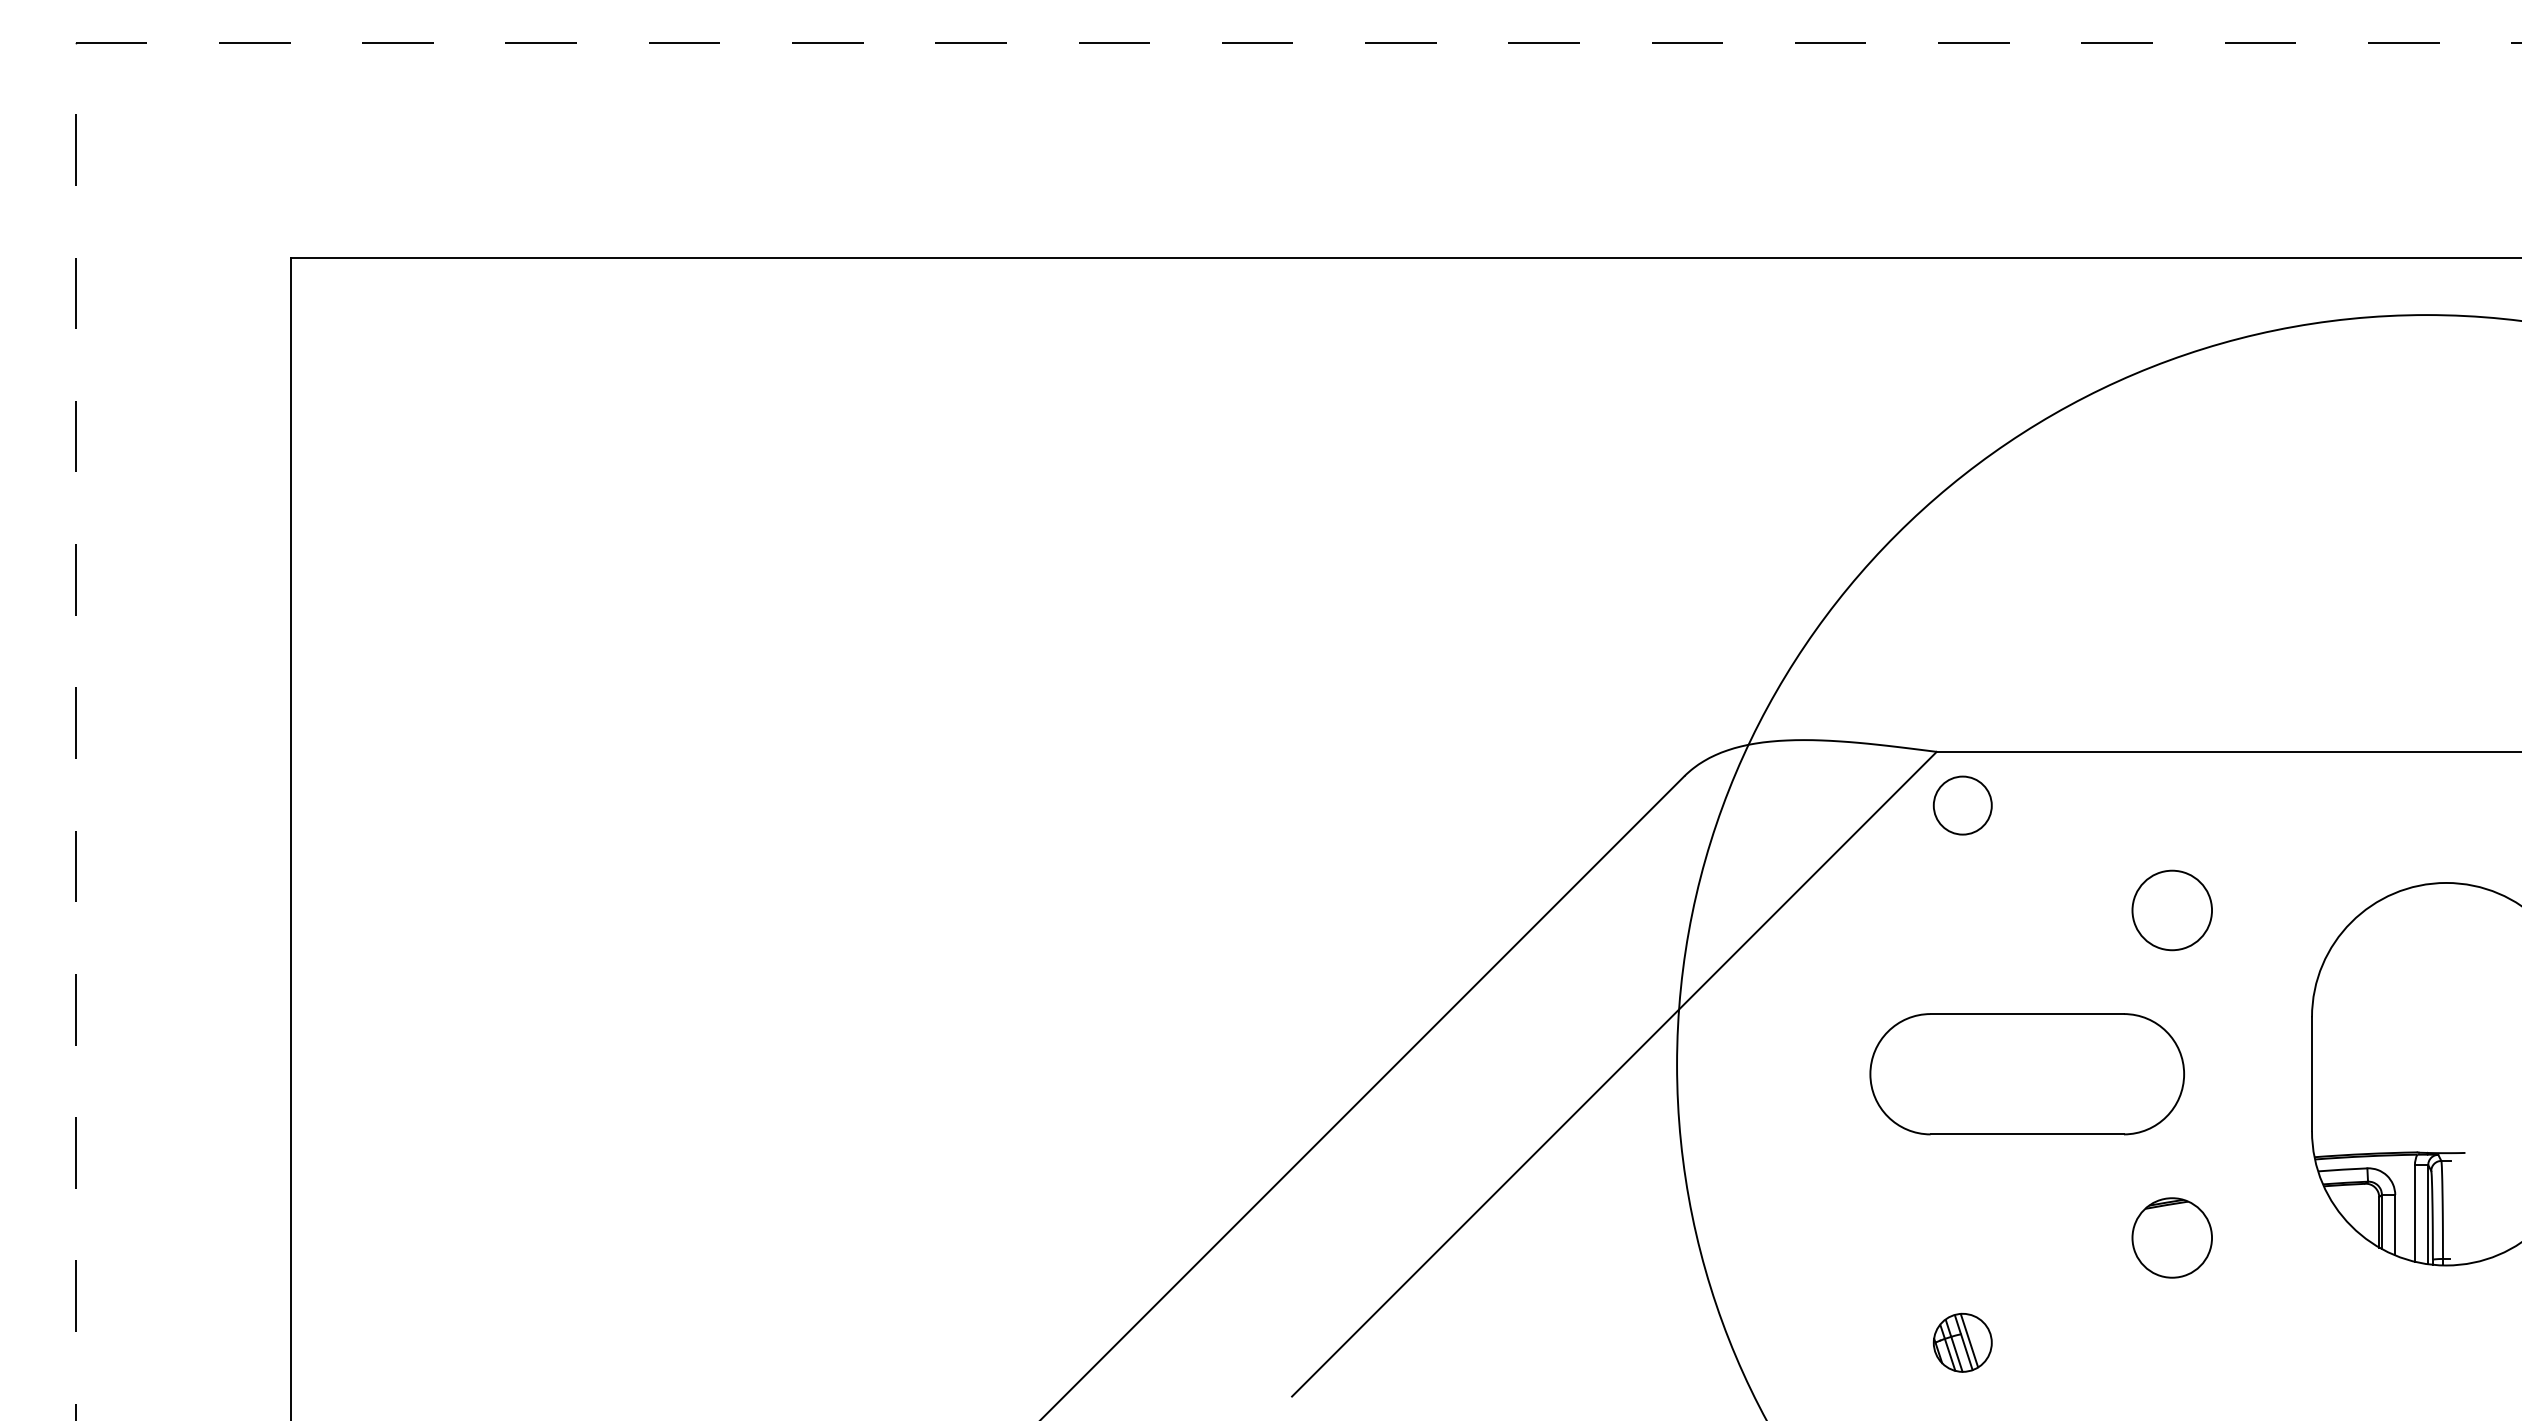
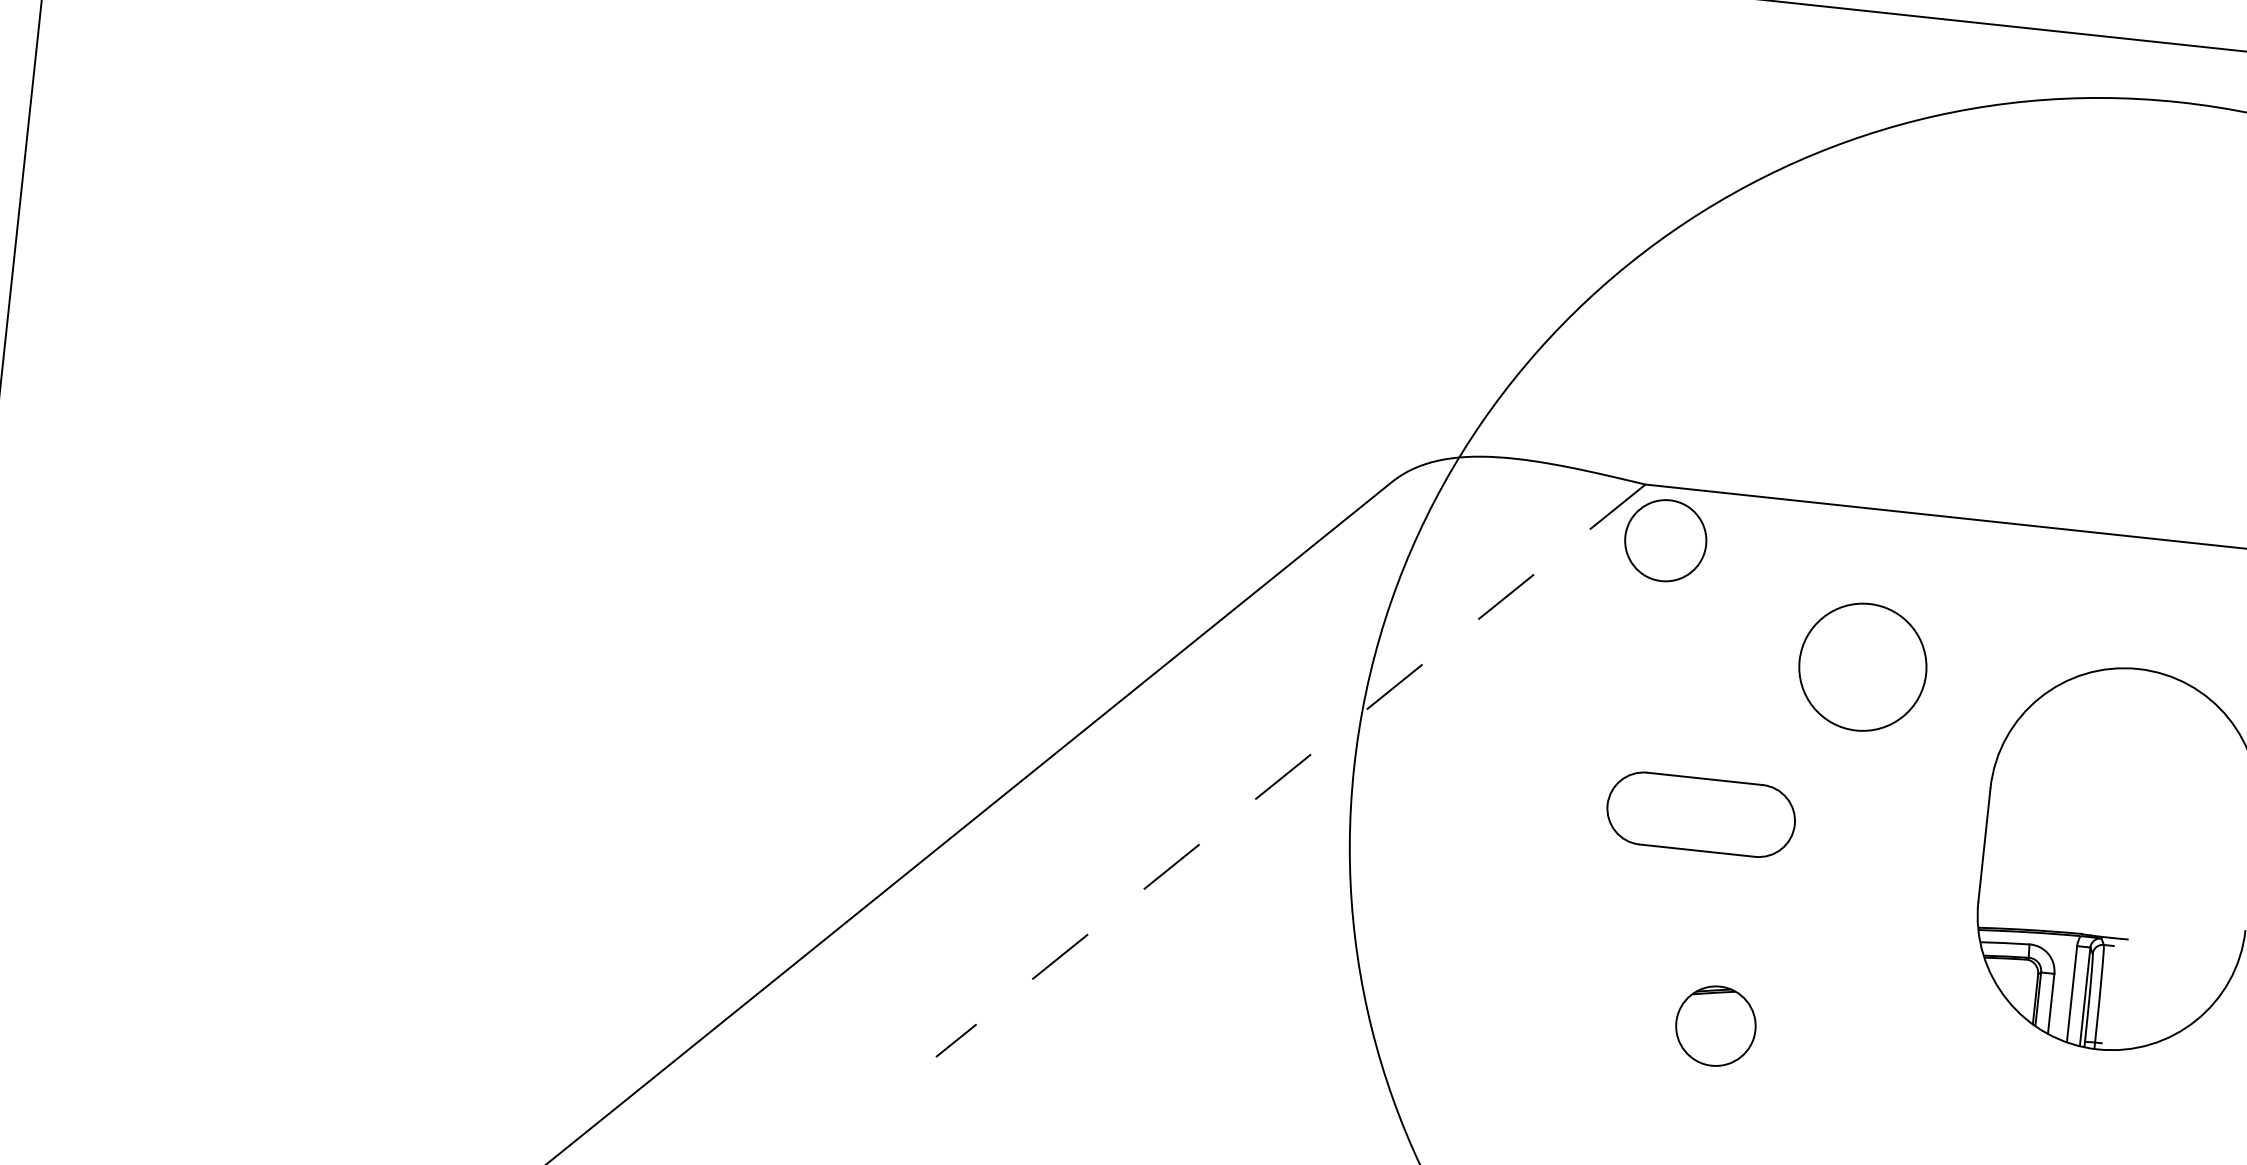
circle: (1962, 805) -> (1665, 540), size x1.4
circle: (2172, 910) -> (1863, 667), size x1.6
line: (1614, 1074) -> (1290, 771), solid -> dashed
part: (2026, 1074) -> (1700, 814), size x0.6
part: (2171, 1237) -> (1715, 1025), moved
part: (1962, 1342) -> (1608, 1074), removed

